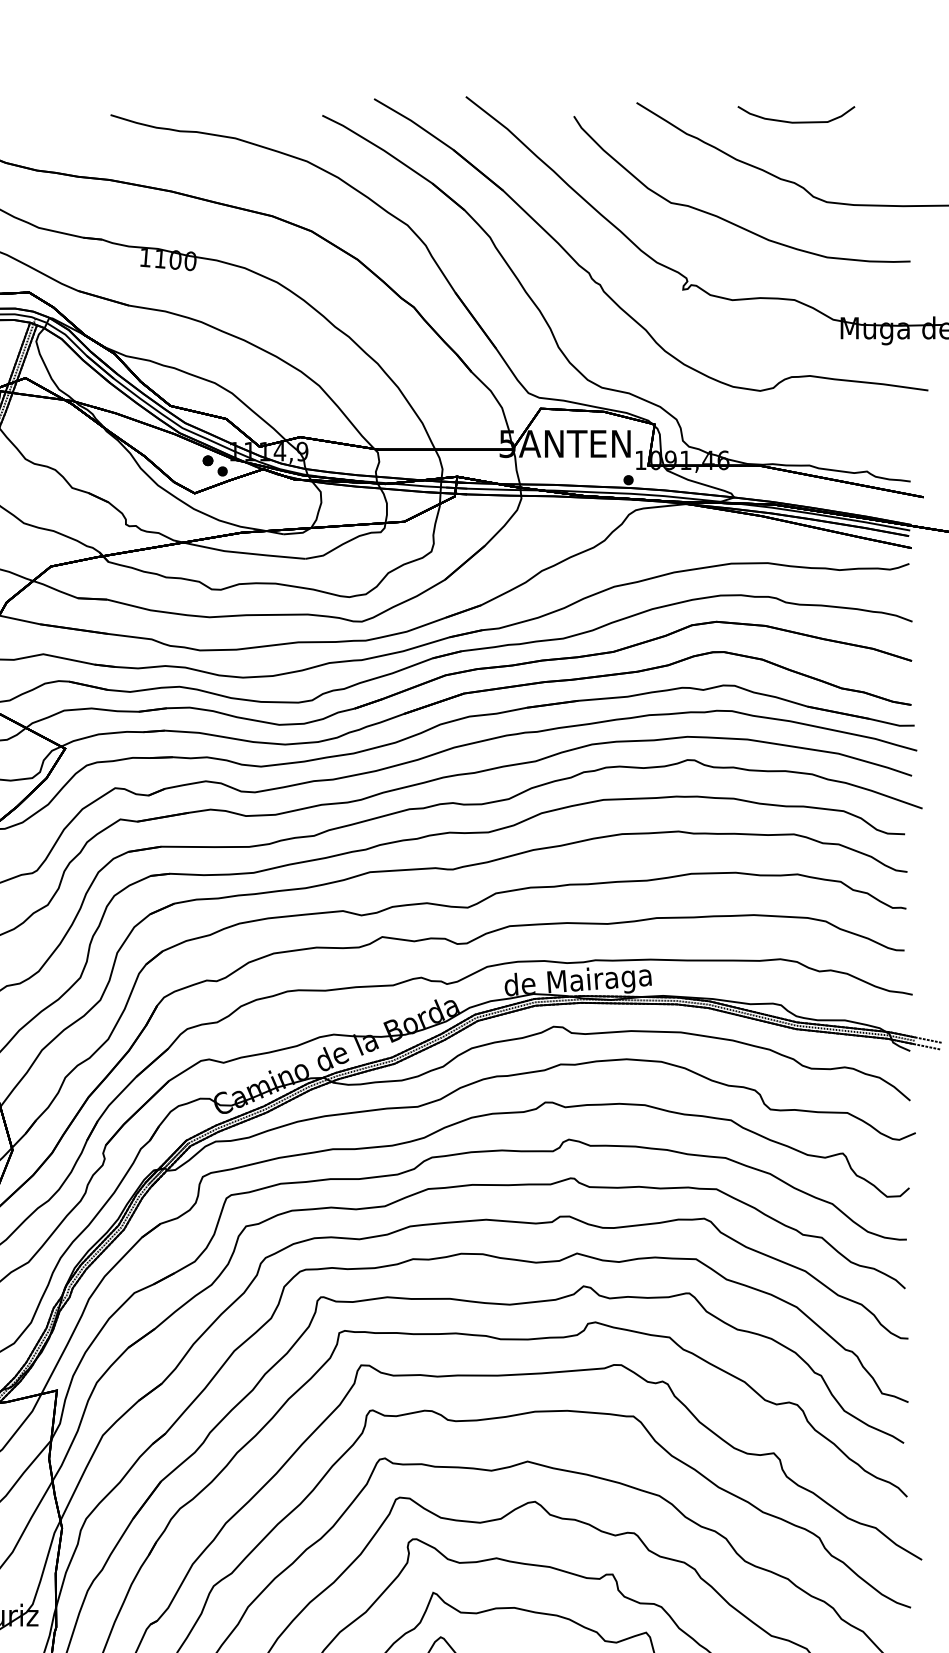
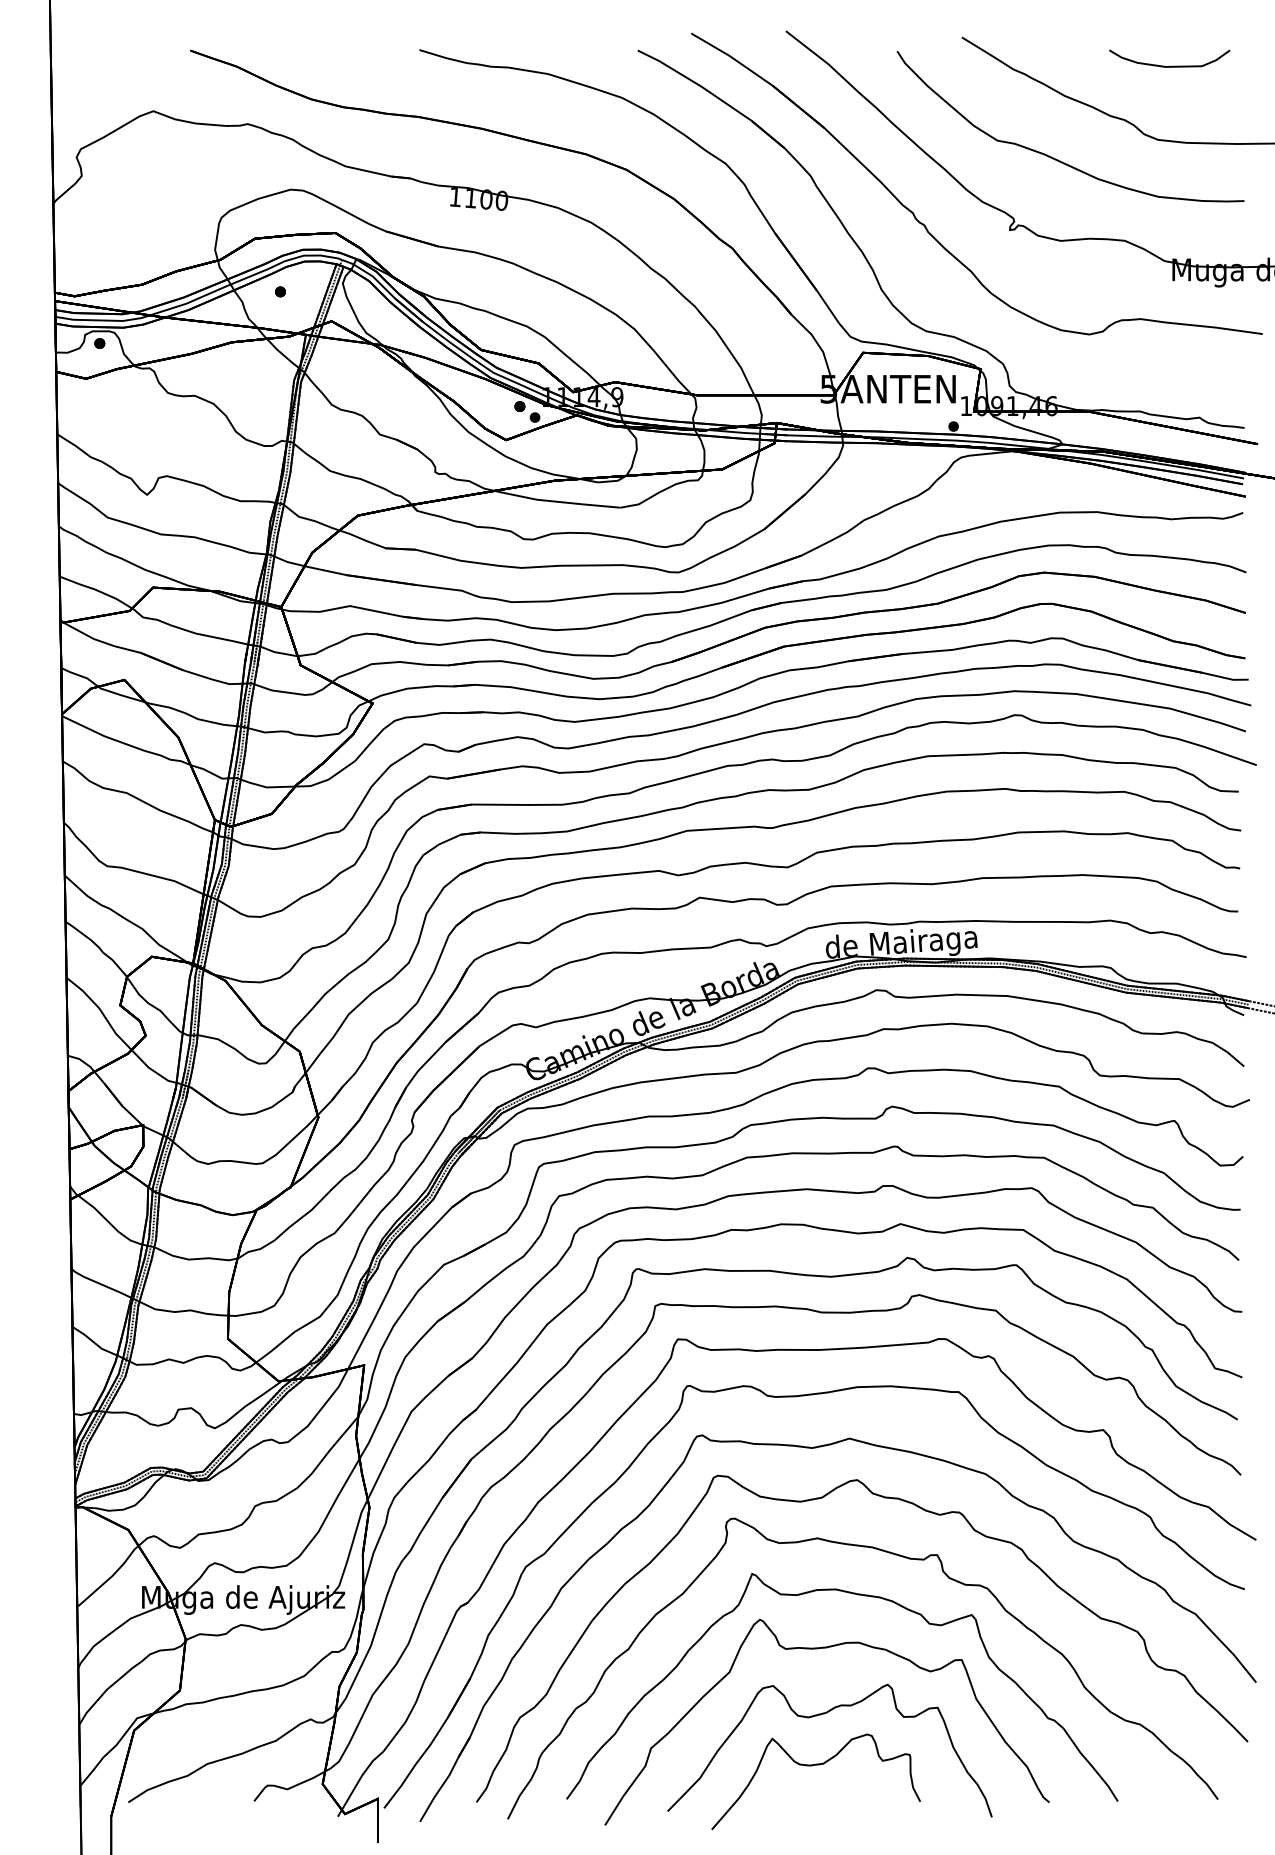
part: (798, 121) -> (1171, 65), moved

